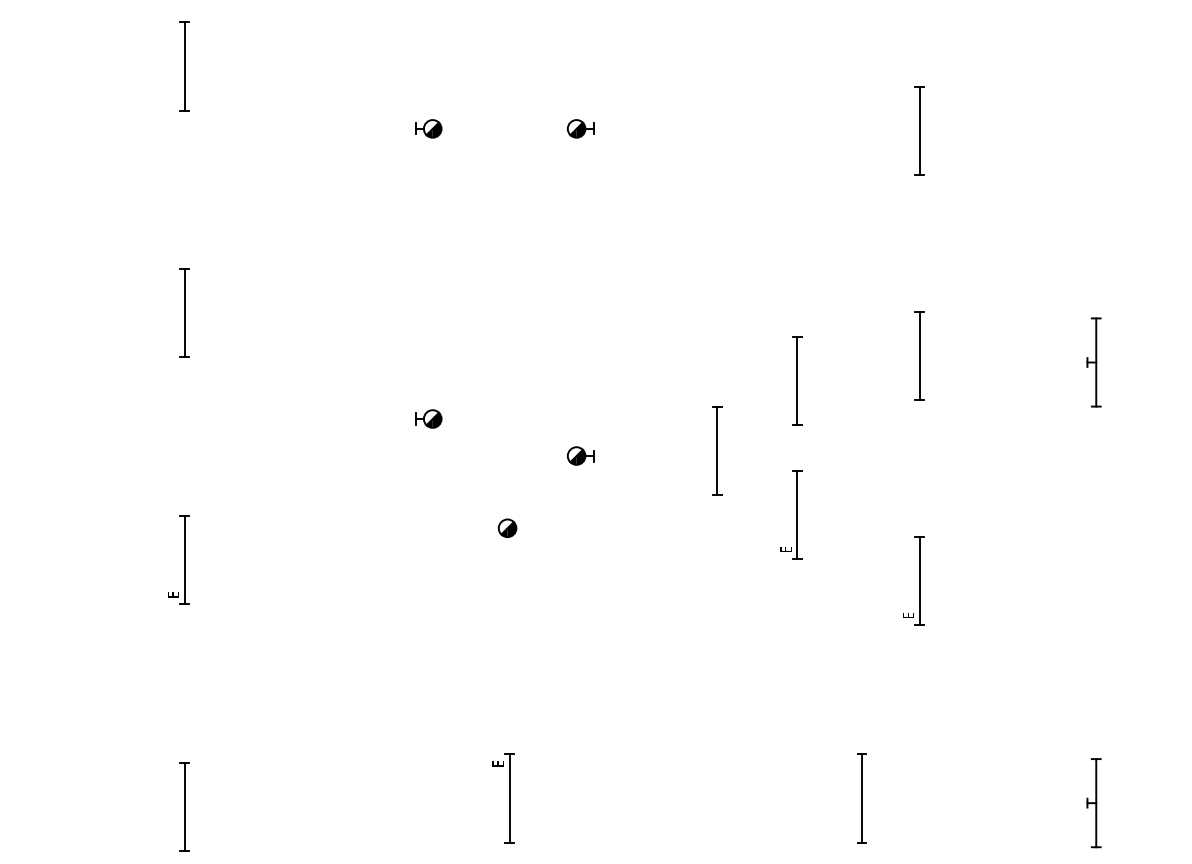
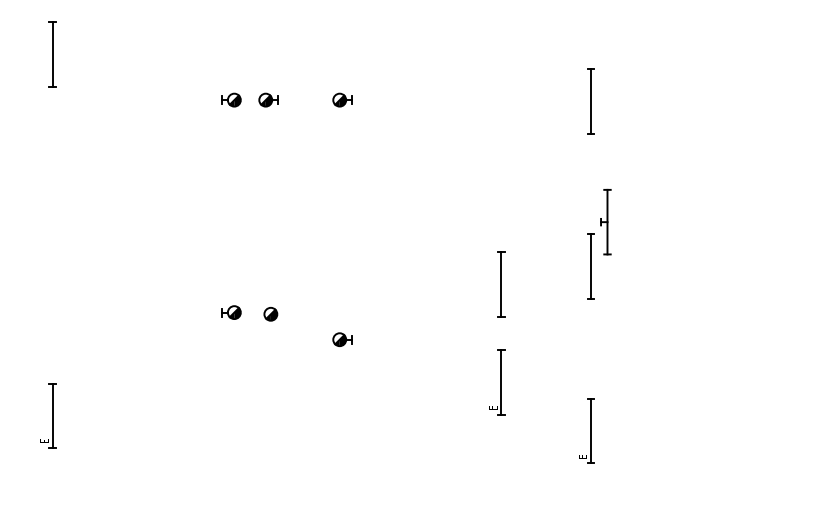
part: (479, 128) -> (268, 99), added
part: (184, 312) -> (52, 234), removed
part: (1093, 362) -> (605, 222), moved
part: (717, 450) -> (442, 335), removed
part: (507, 527) -> (270, 313), moved

